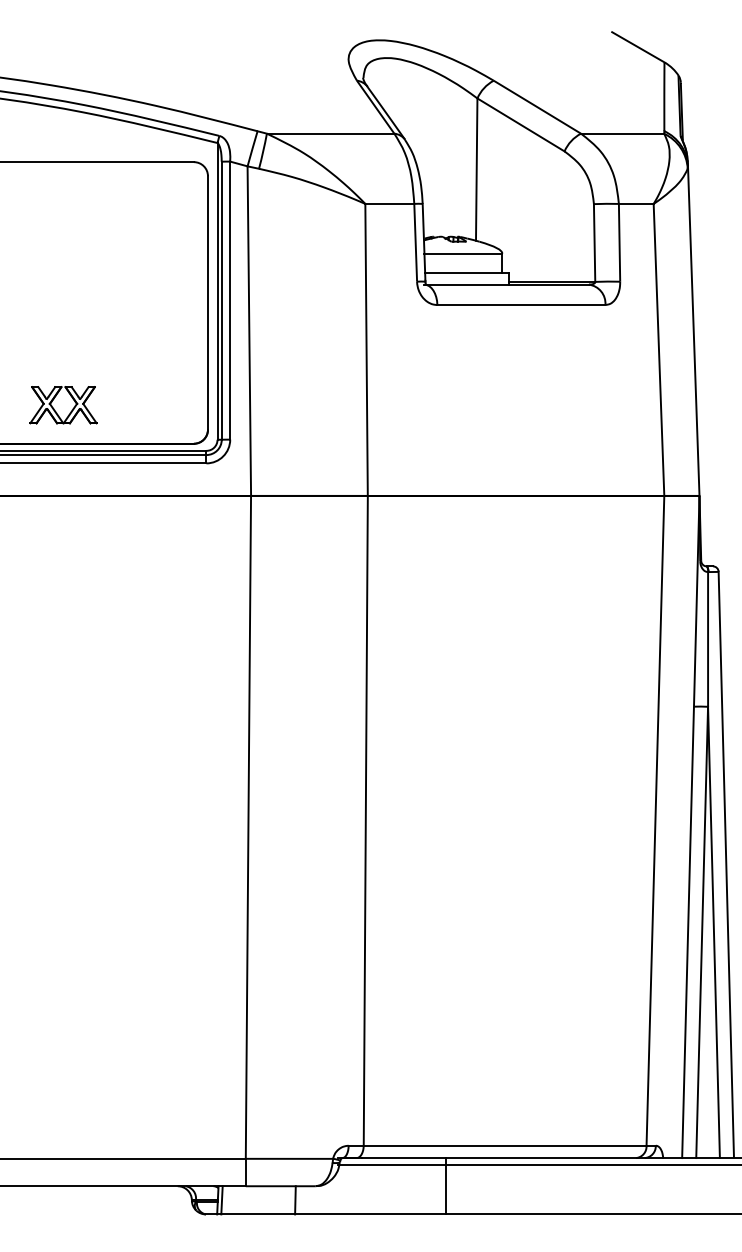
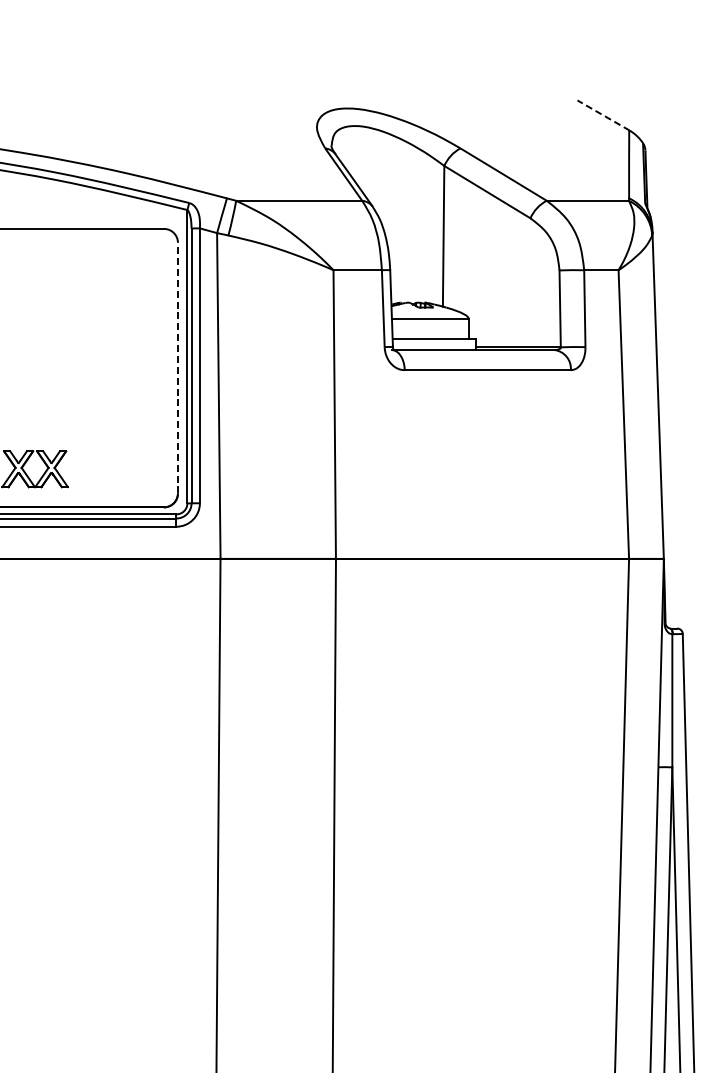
line: (638, 47) -> (603, 115), solid -> dashed
line: (207, 302) -> (177, 367), solid -> dashed

